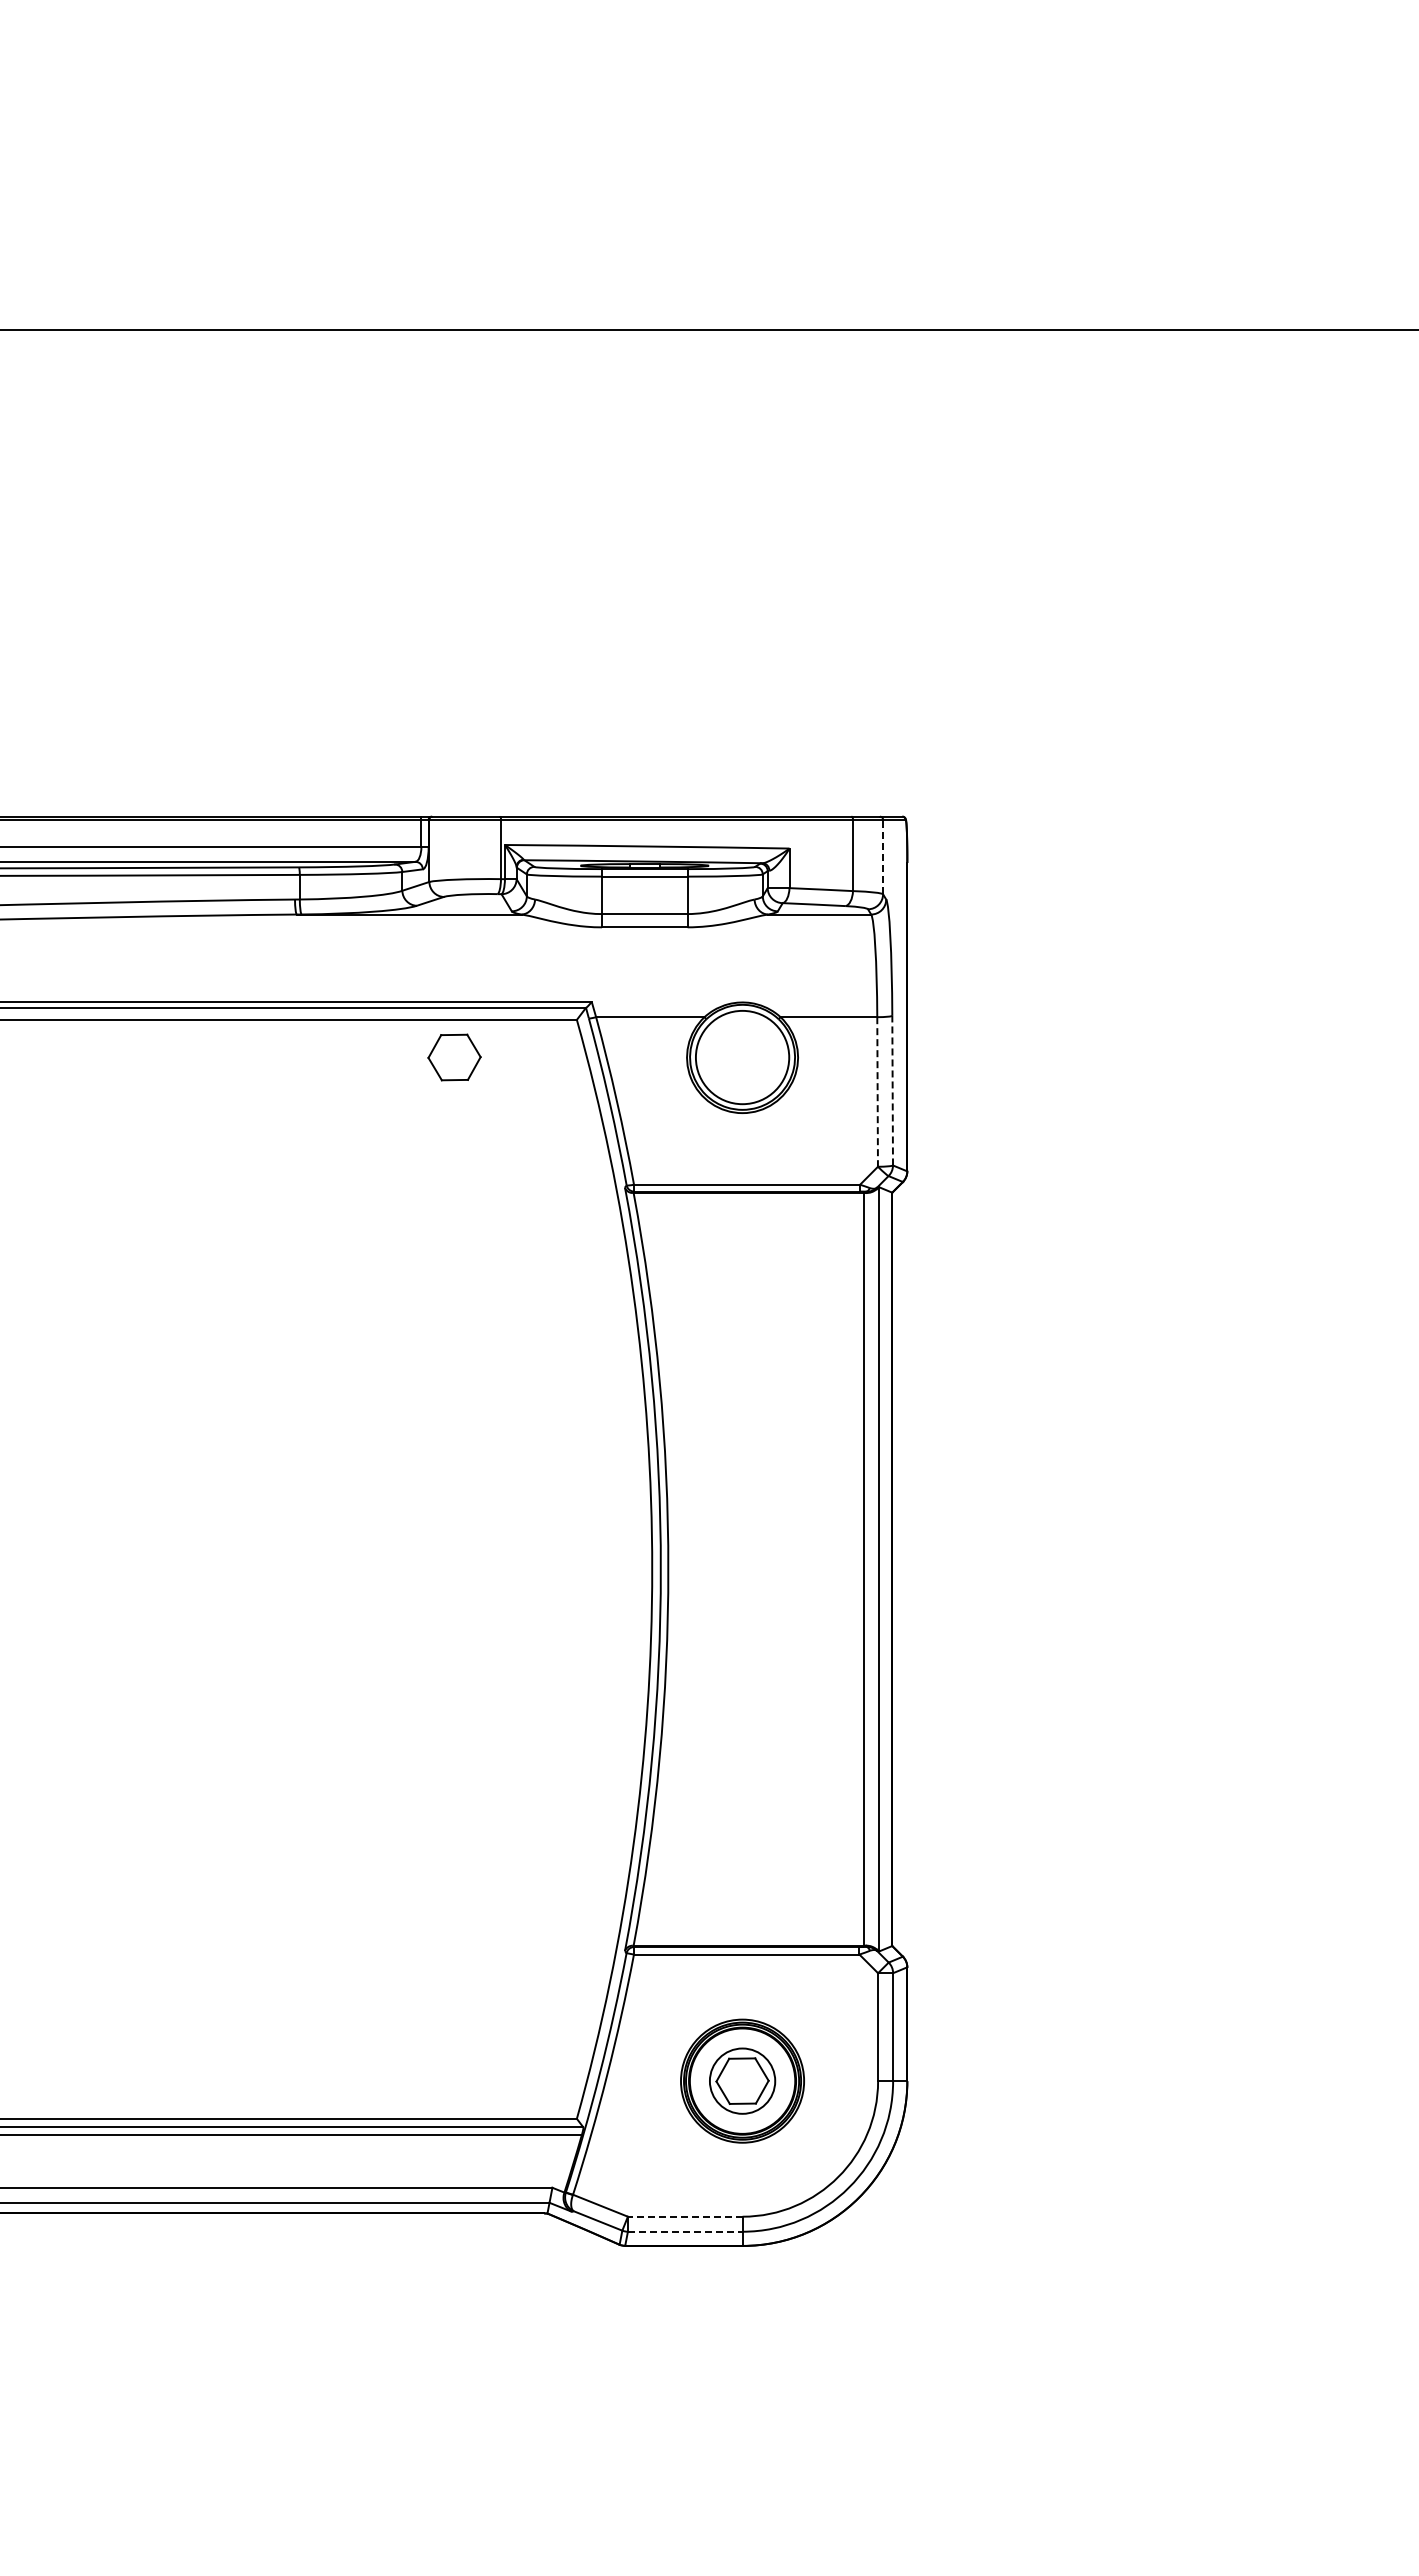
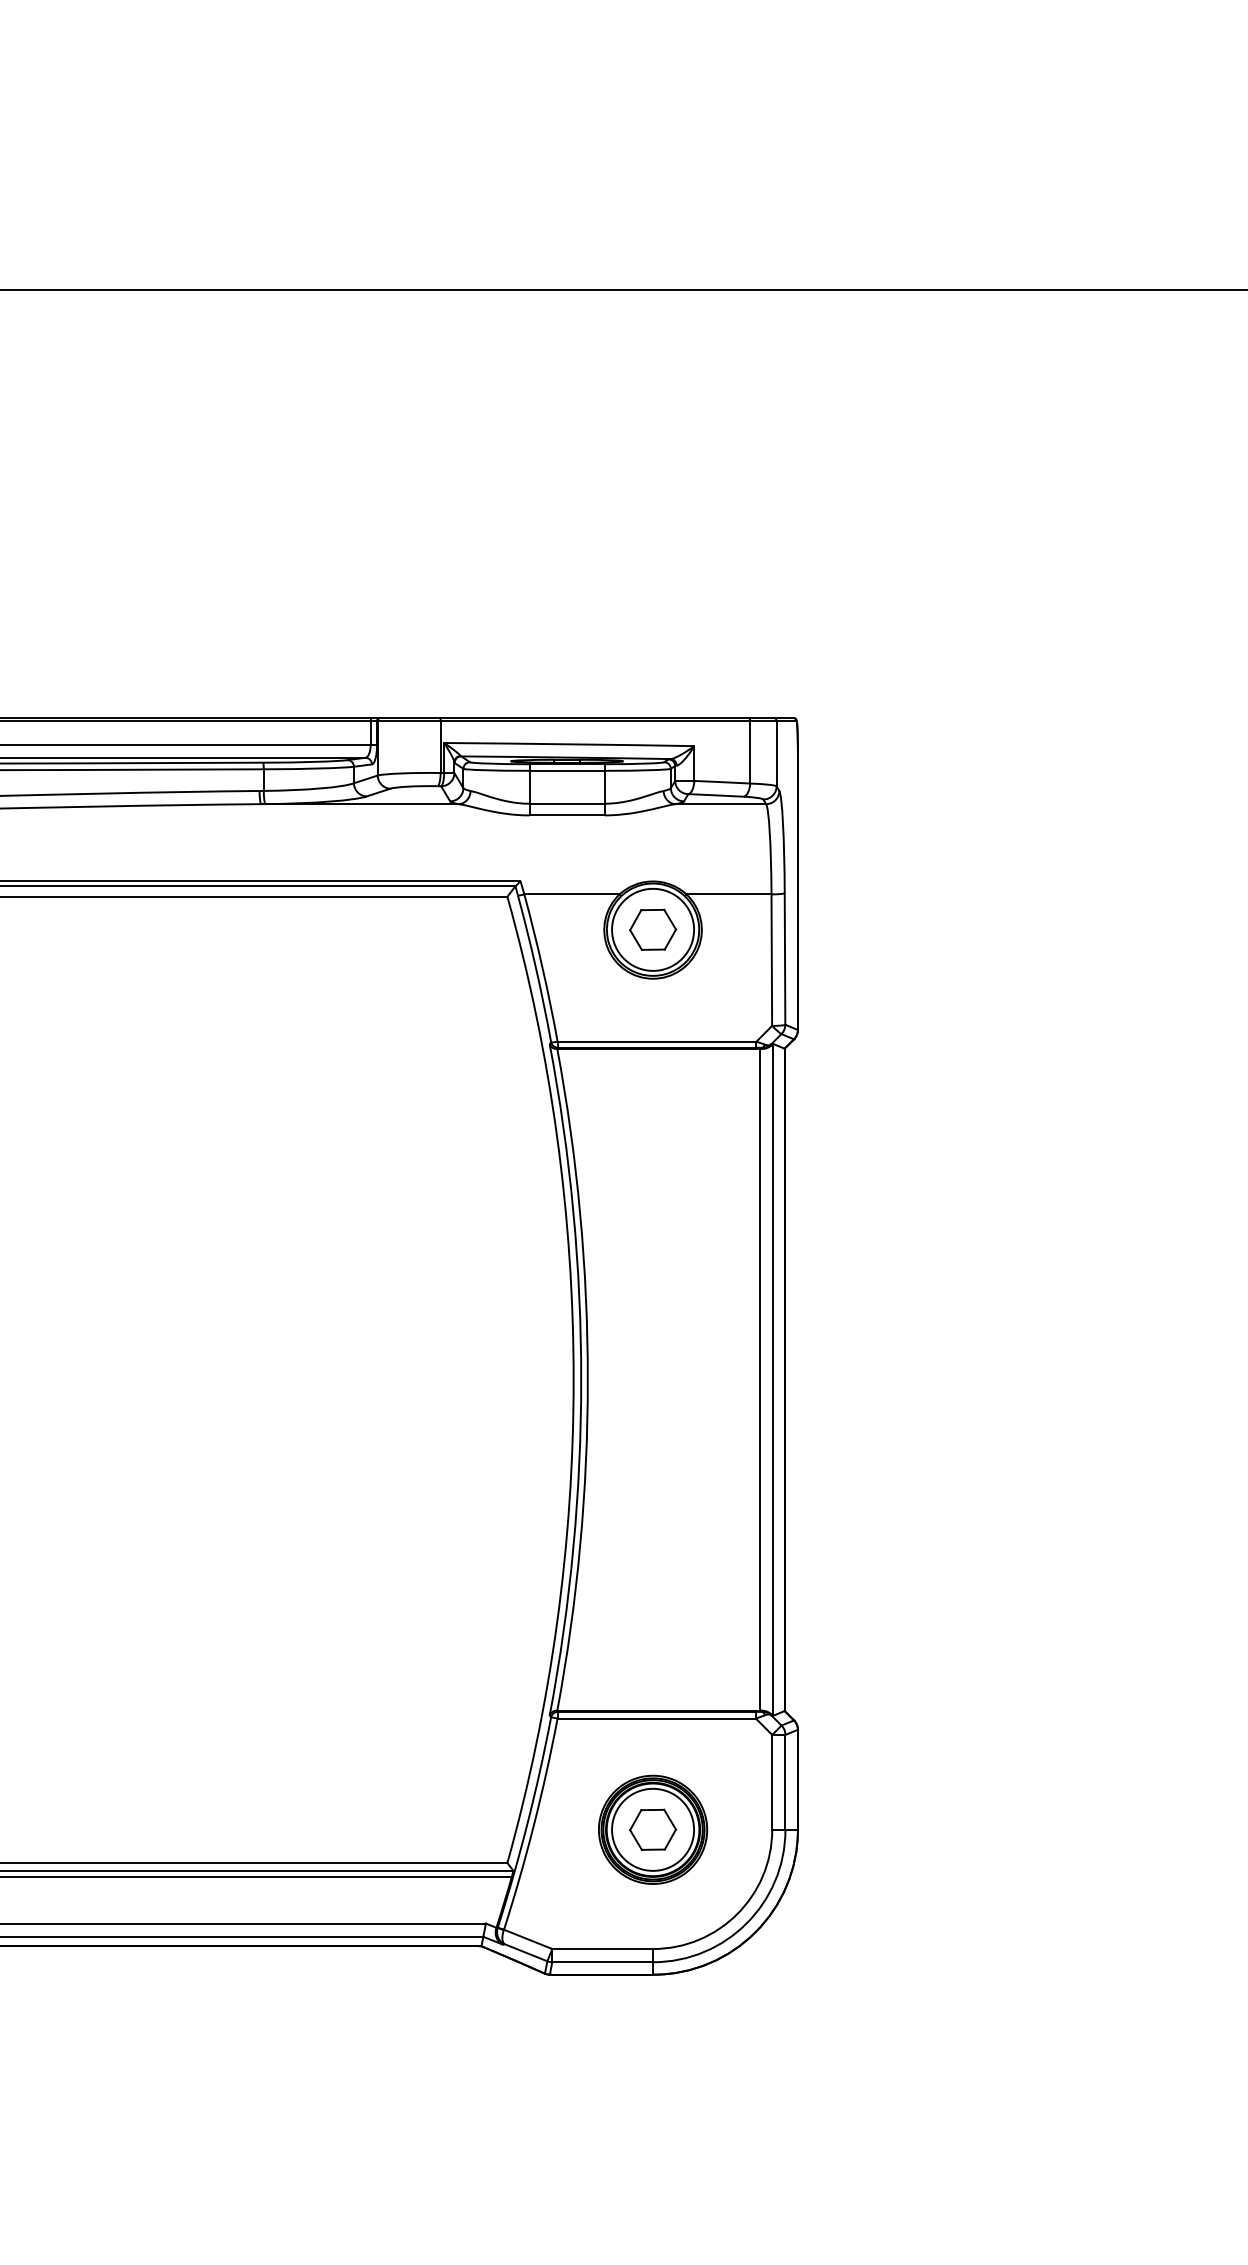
line: (883, 856) -> (776, 753), dashed -> solid
part: (454, 1057) -> (653, 929), moved
line: (892, 1090) -> (784, 958), dashed -> solid
line: (877, 1091) -> (771, 959), dashed -> solid
circle: (742, 2080) -> (653, 1829), size x1.43
line: (684, 2216) -> (602, 1948), dashed -> solid
line: (685, 2231) -> (602, 1962), dashed -> solid

